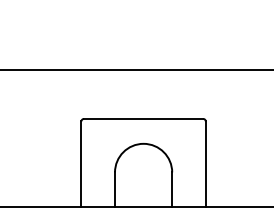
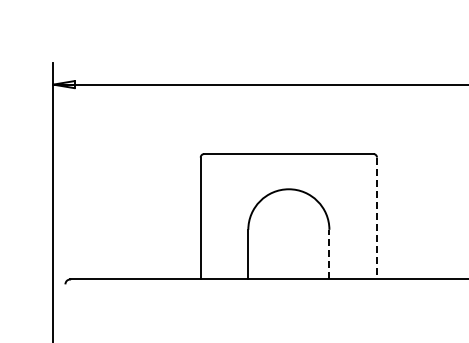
line: (206, 164) -> (377, 218), solid -> dashed
line: (172, 189) -> (329, 254), solid -> dashed

